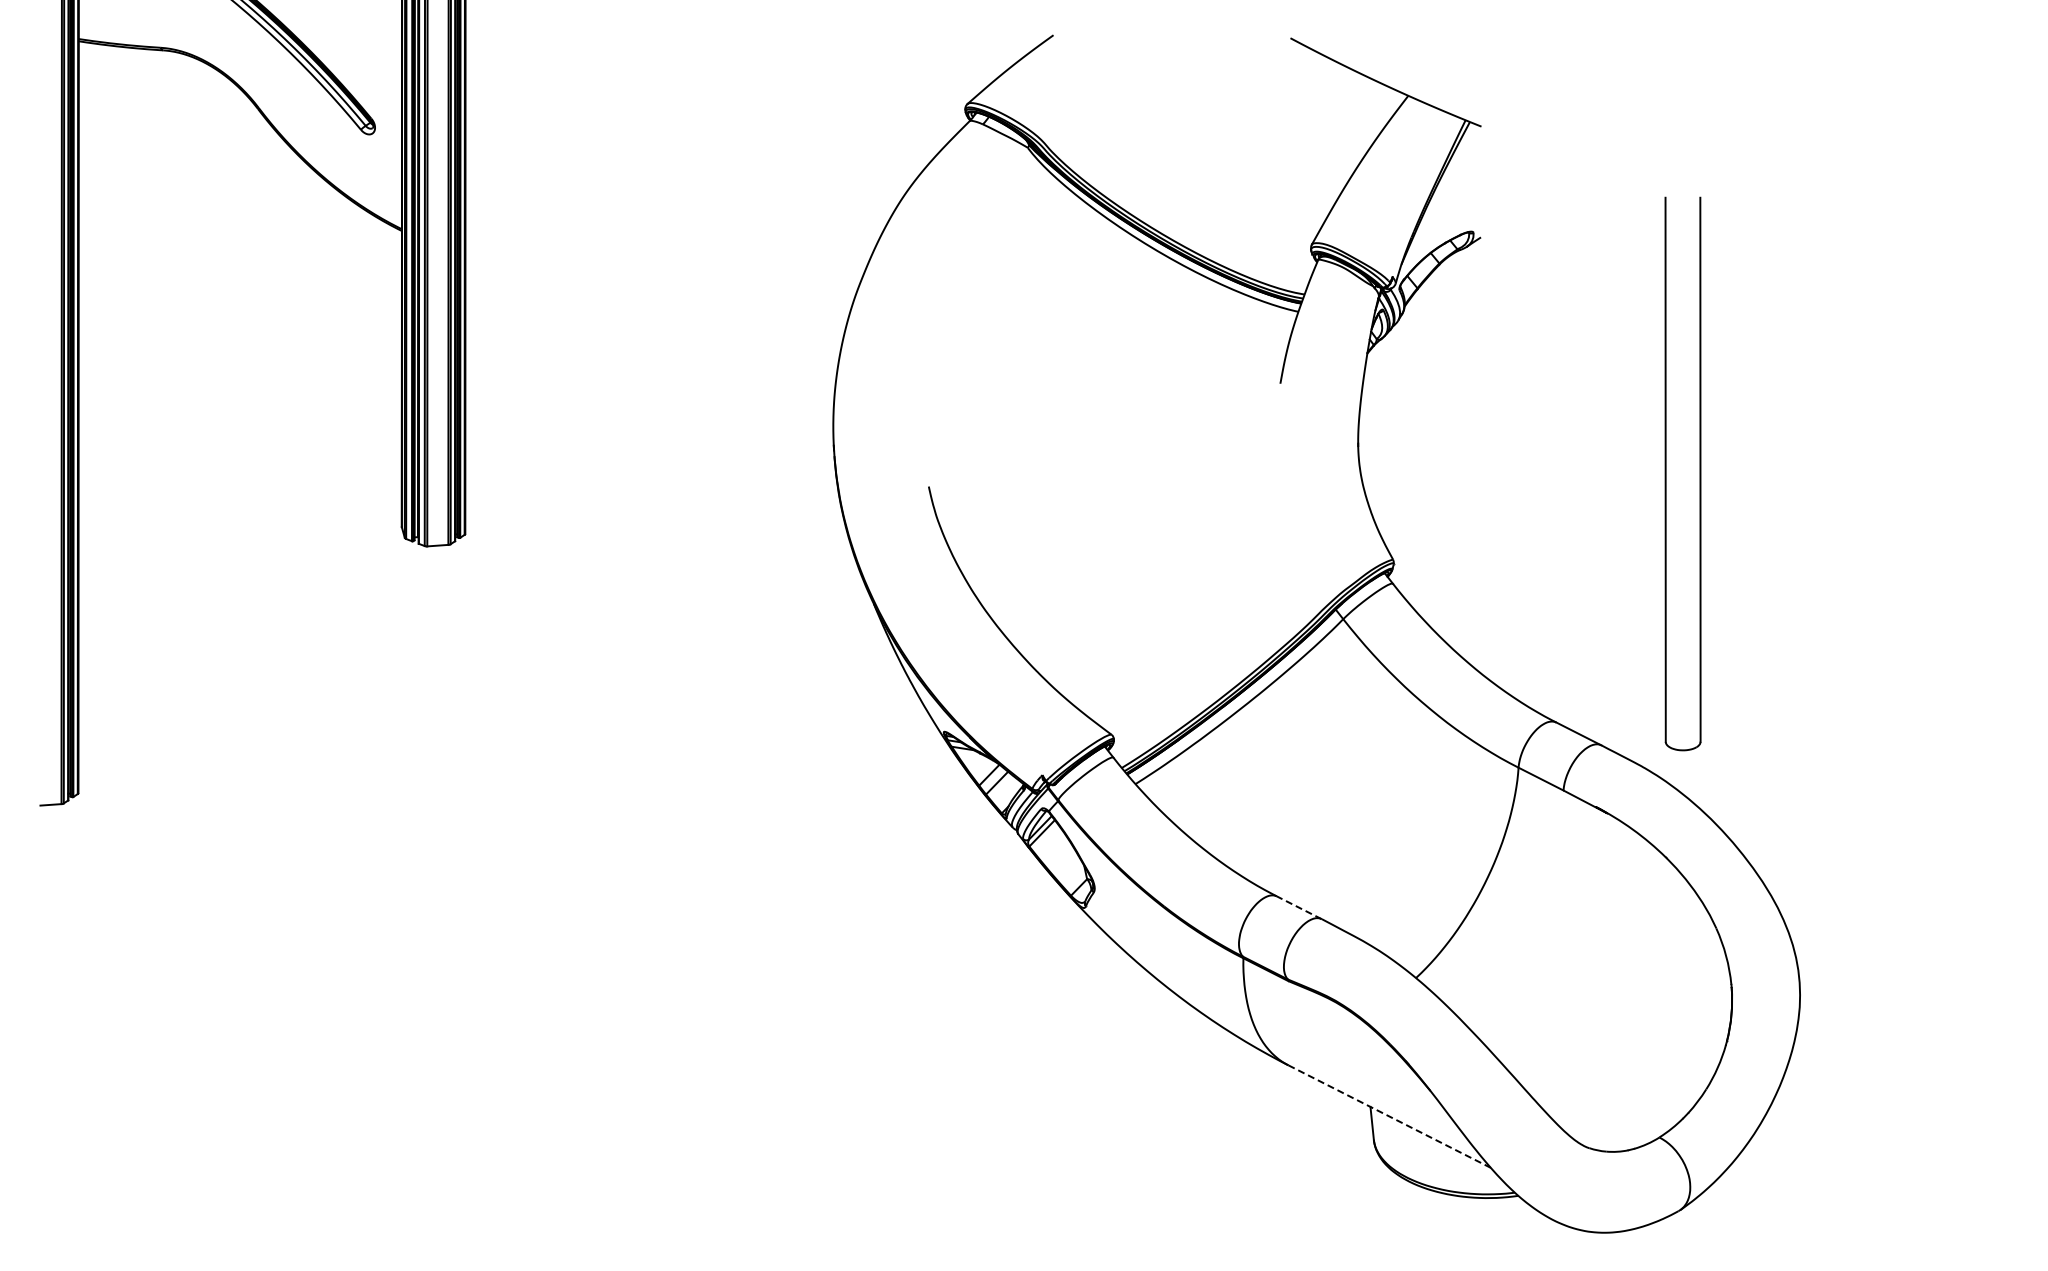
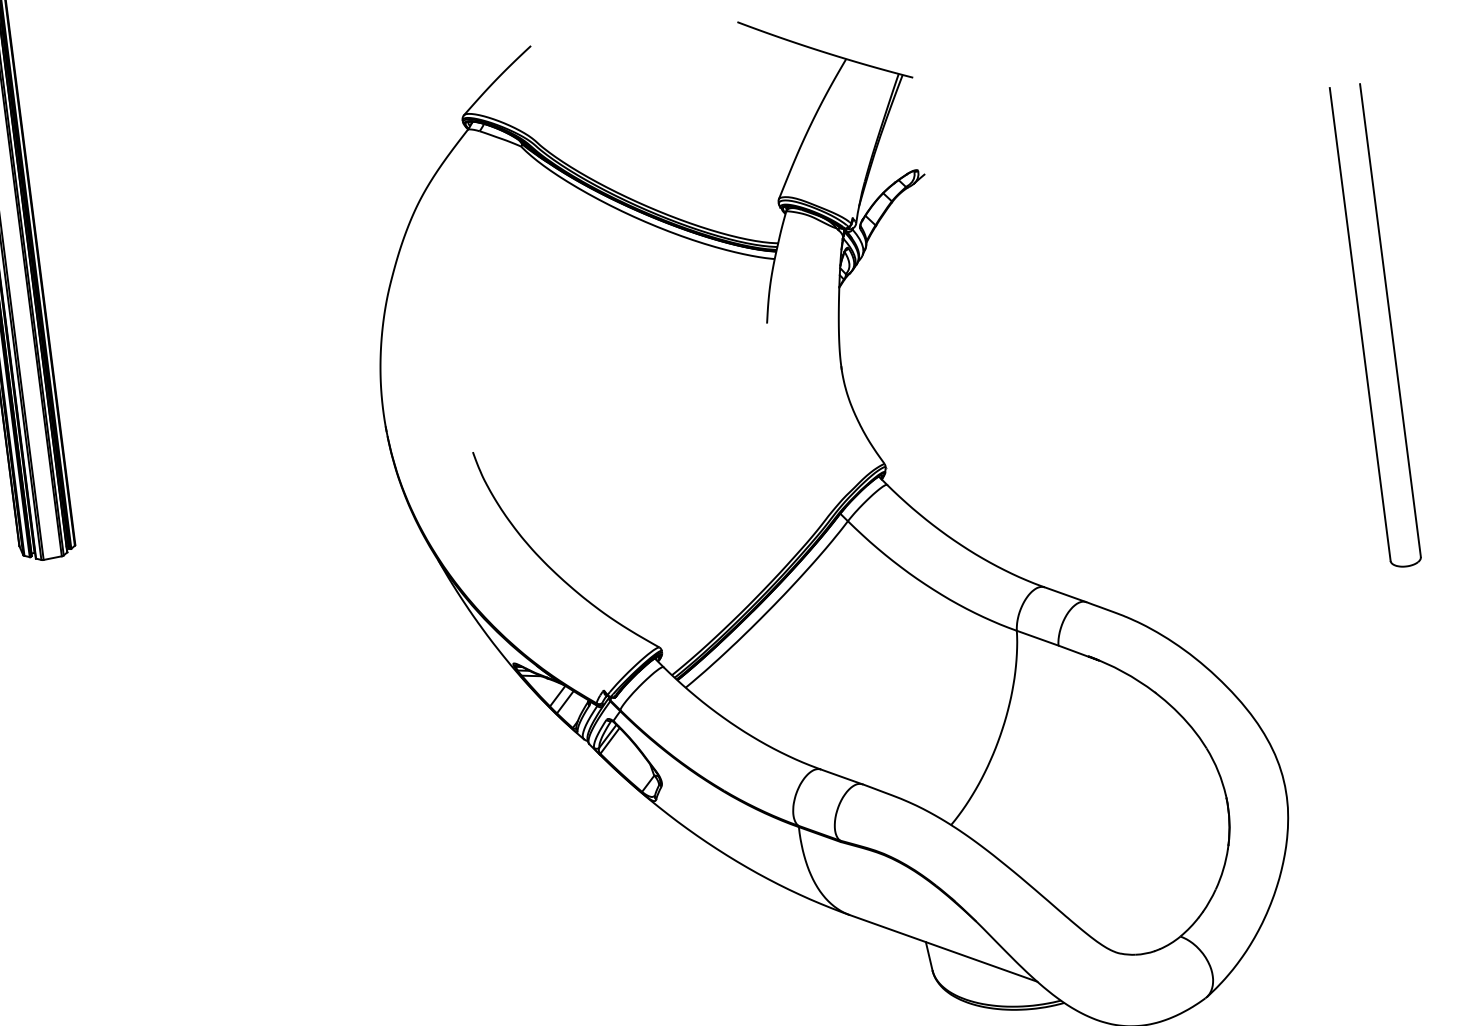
part: (1666, 473) -> (1361, 327), moved
line: (1298, 907) -> (841, 776), dashed -> solid
line: (1389, 1116) -> (943, 948), dashed -> solid

